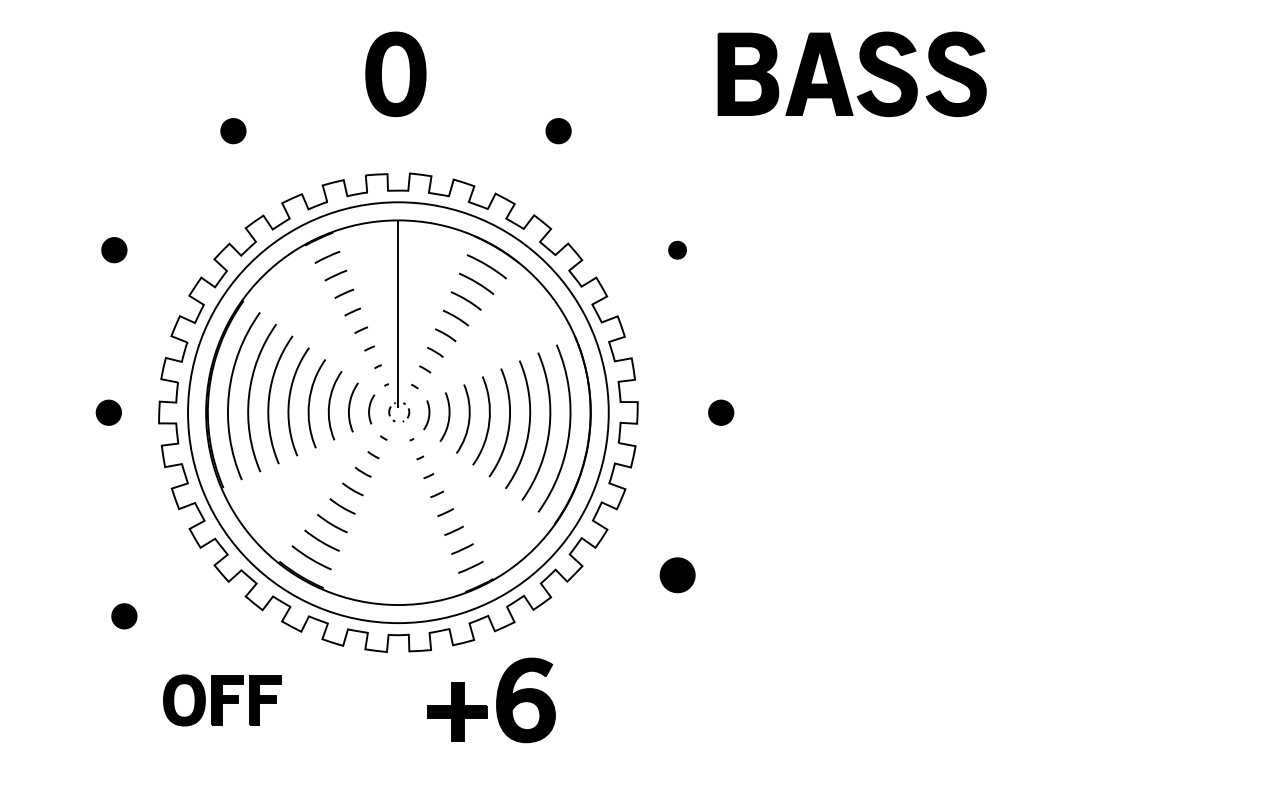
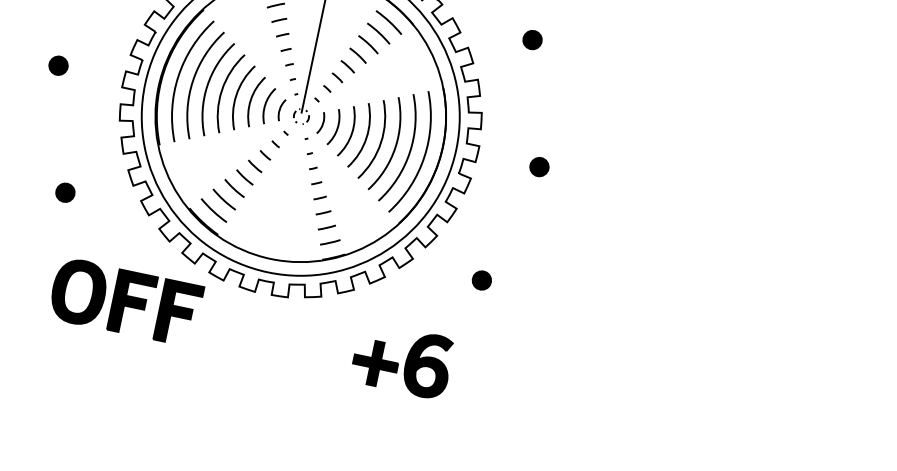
part: (677, 250) -> (532, 40), size x1.43
part: (108, 412) -> (58, 65), moved
part: (677, 575) -> (481, 280), size x0.71
part: (124, 616) -> (65, 192), moved
part: (222, 700) -> (125, 302), size x1.67
part: (491, 700) -> (402, 360), moved

